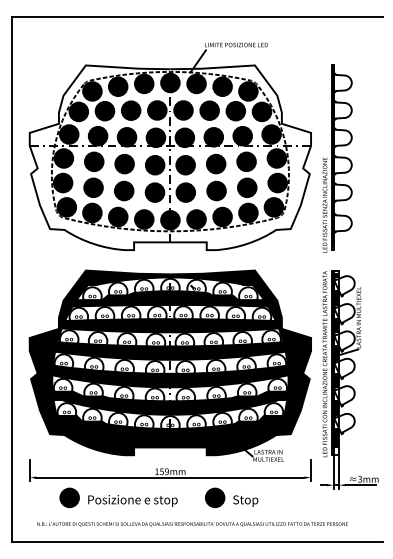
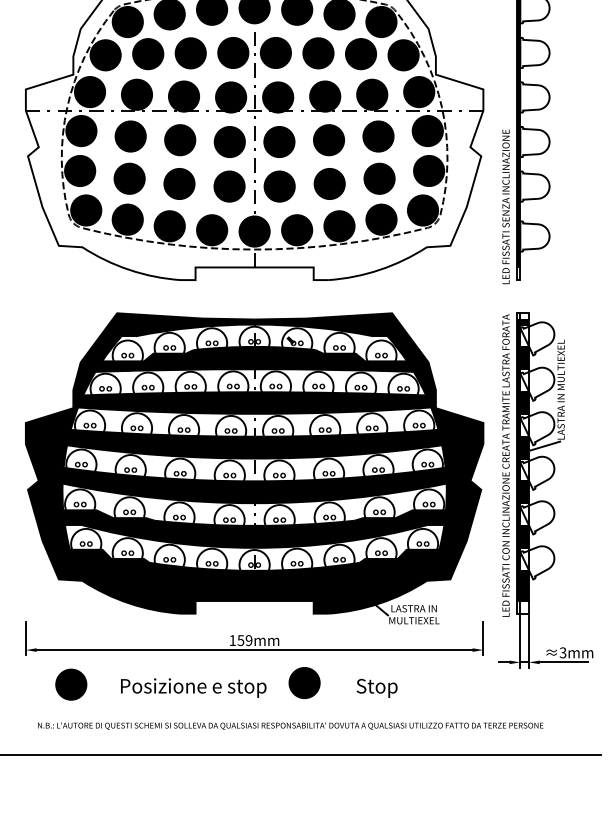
part: (69, 497) -> (70, 684), moved
part: (215, 497) -> (305, 682), moved

